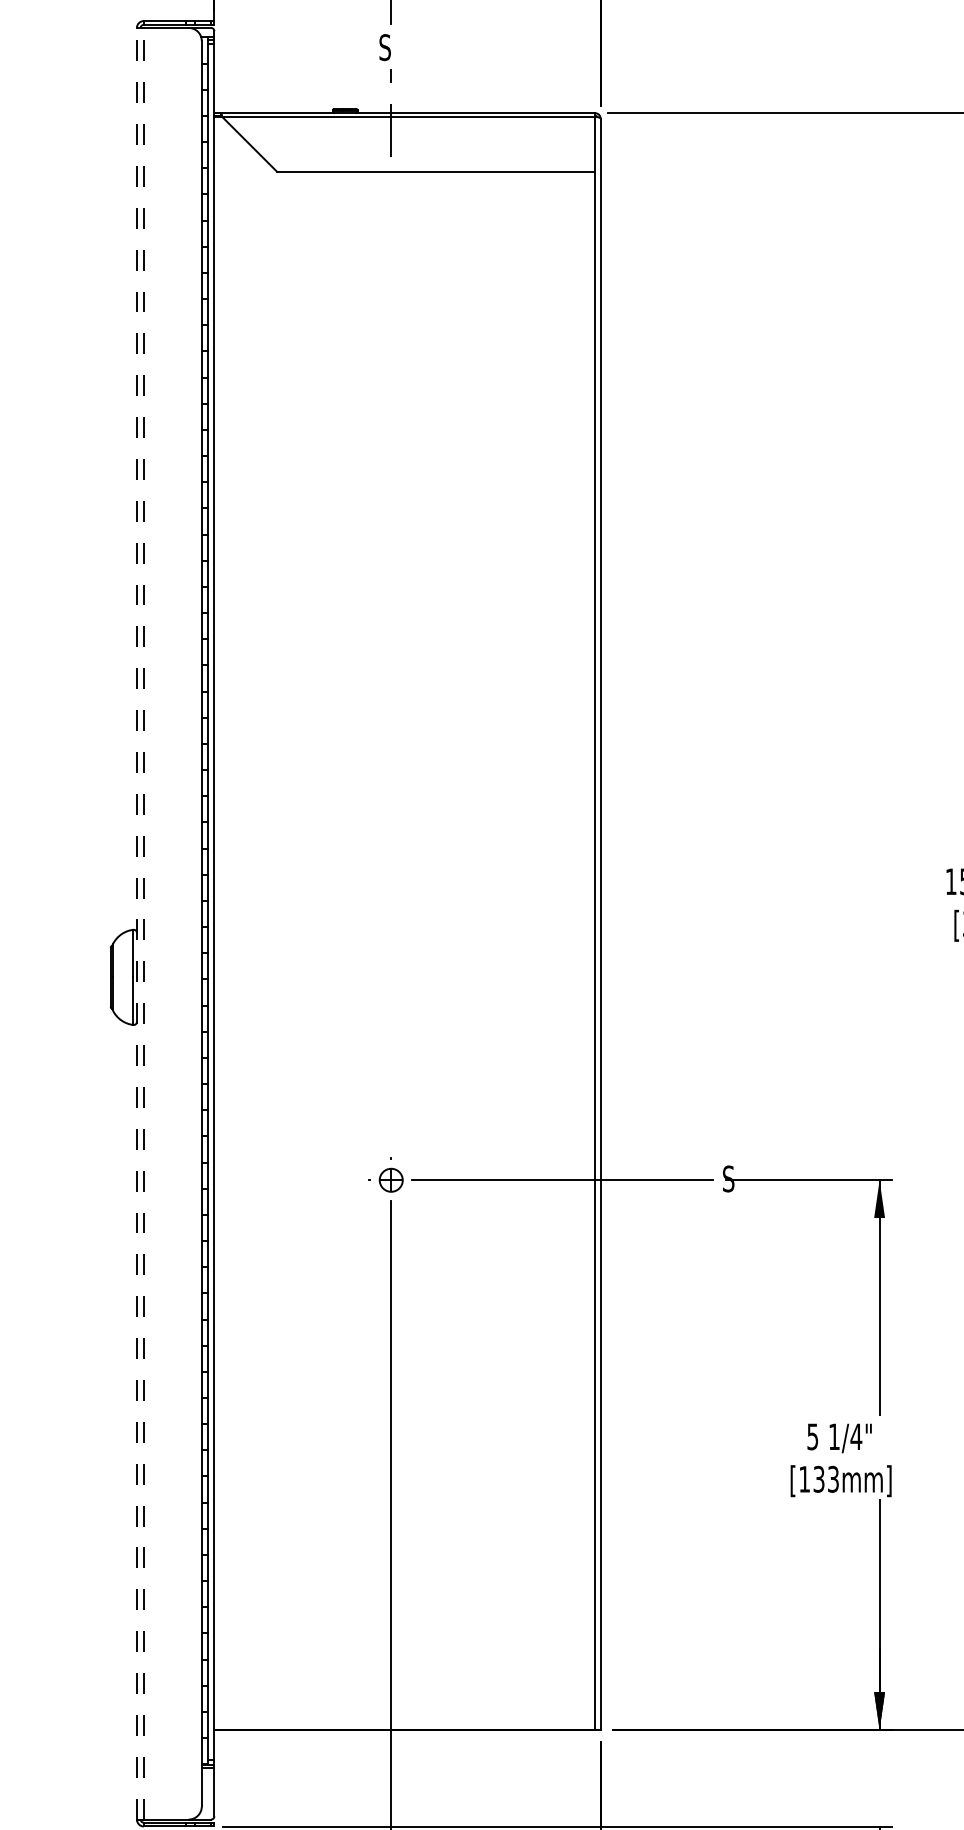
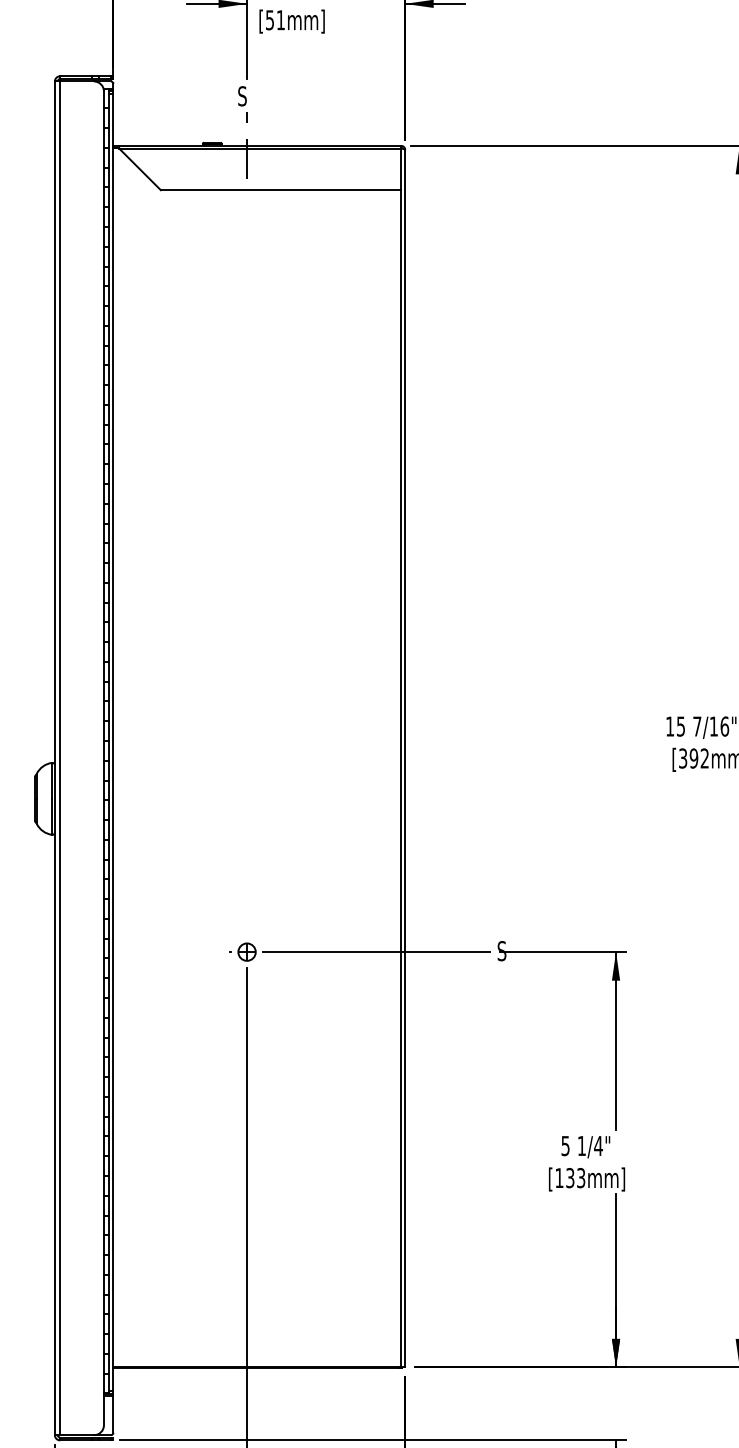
line: (136, 923) -> (54, 758), dashed -> solid
line: (144, 923) -> (60, 758), dashed -> solid

